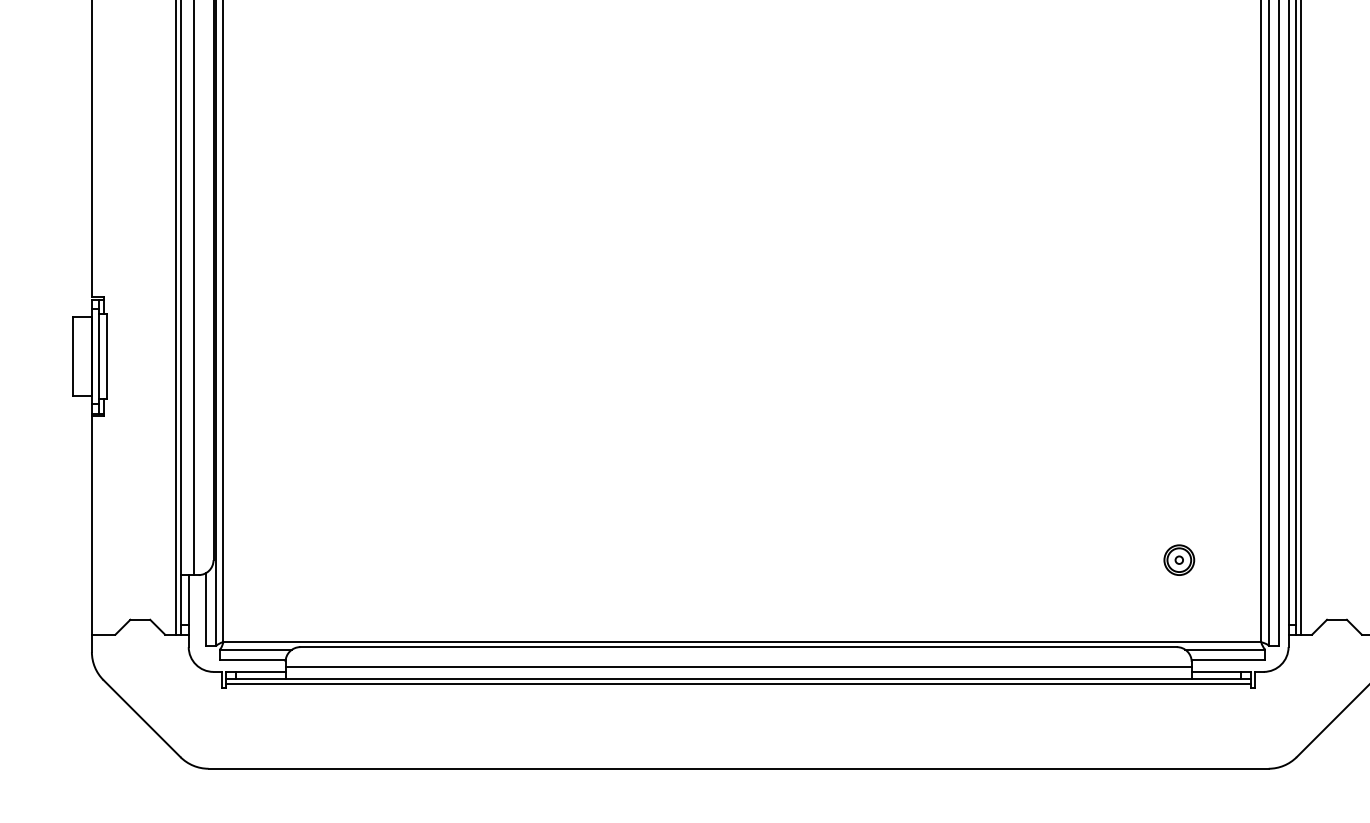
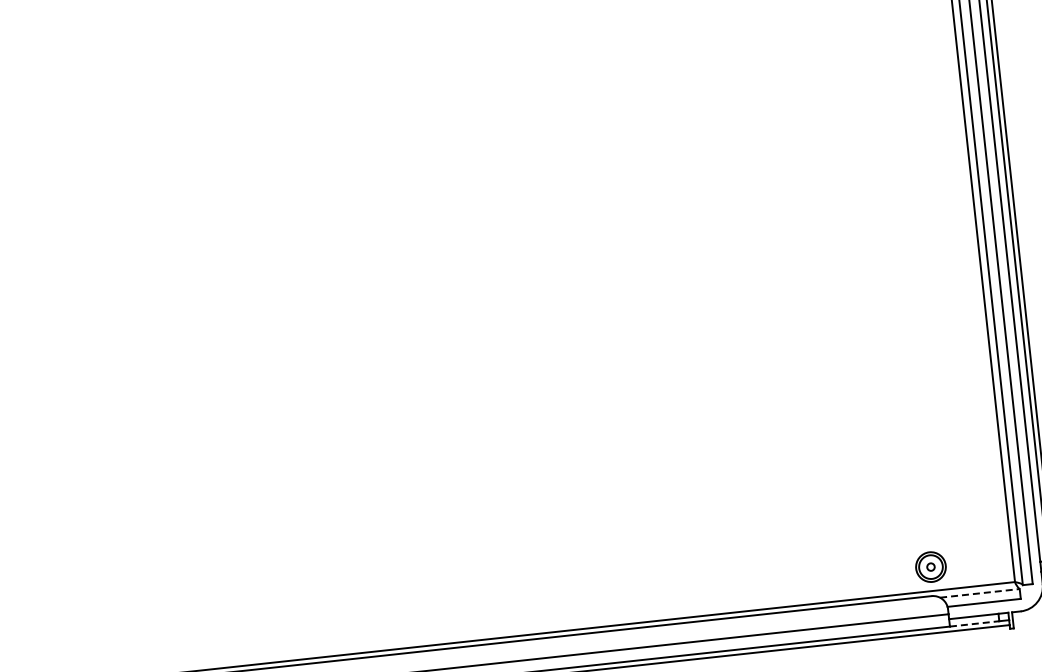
part: (1179, 559) -> (931, 566), moved
line: (1225, 649) -> (980, 593), solid -> dashed
line: (1216, 679) -> (974, 624), solid -> dashed

